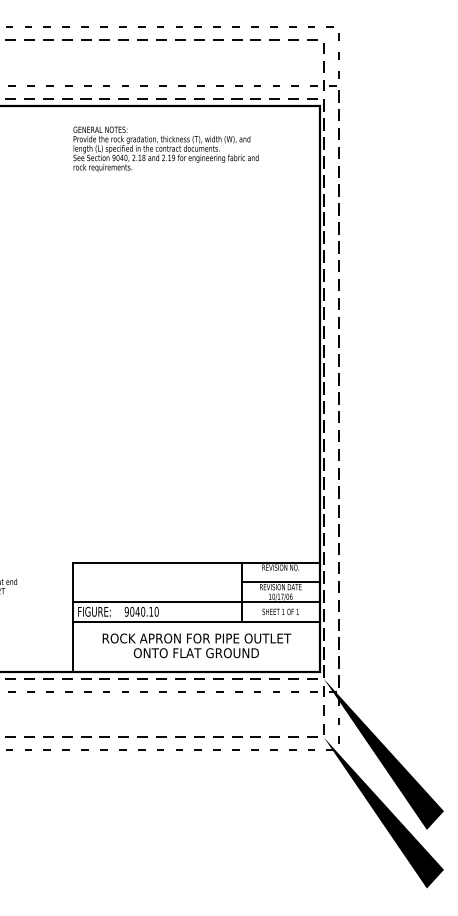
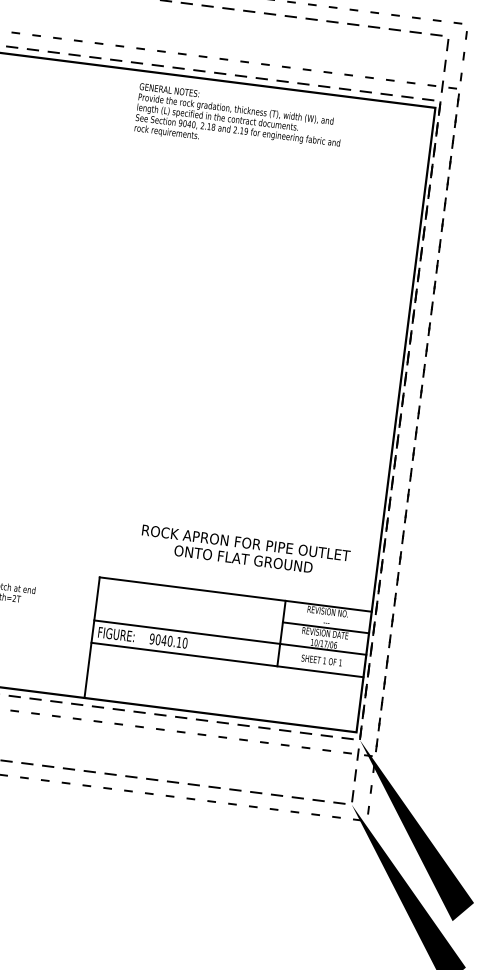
text: (165, 148) -> (238, 119), moved
text: (196, 645) -> (244, 550), moved

